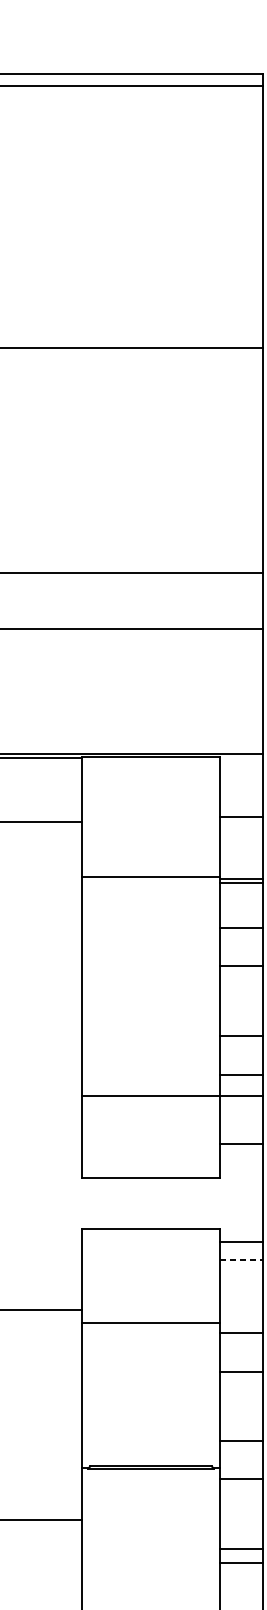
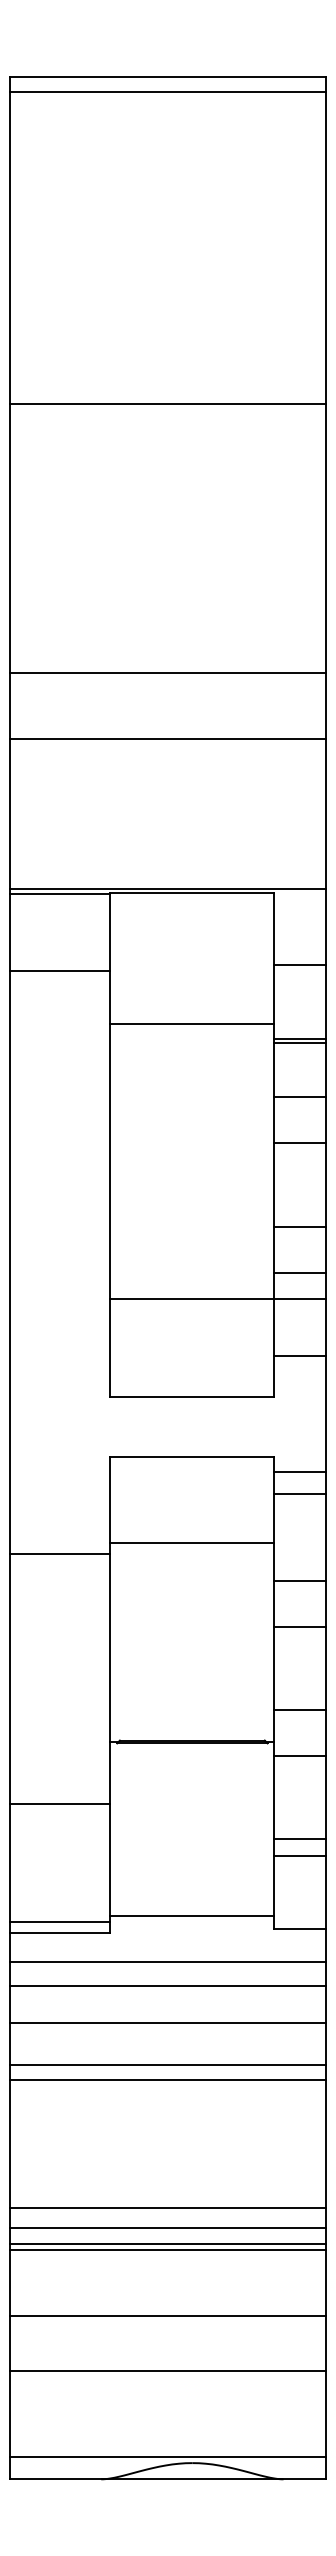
line: (151, 877) -> (192, 1023), moved
line: (241, 1260) -> (300, 1494), dashed -> solid
line: (151, 1323) -> (192, 1543), moved

